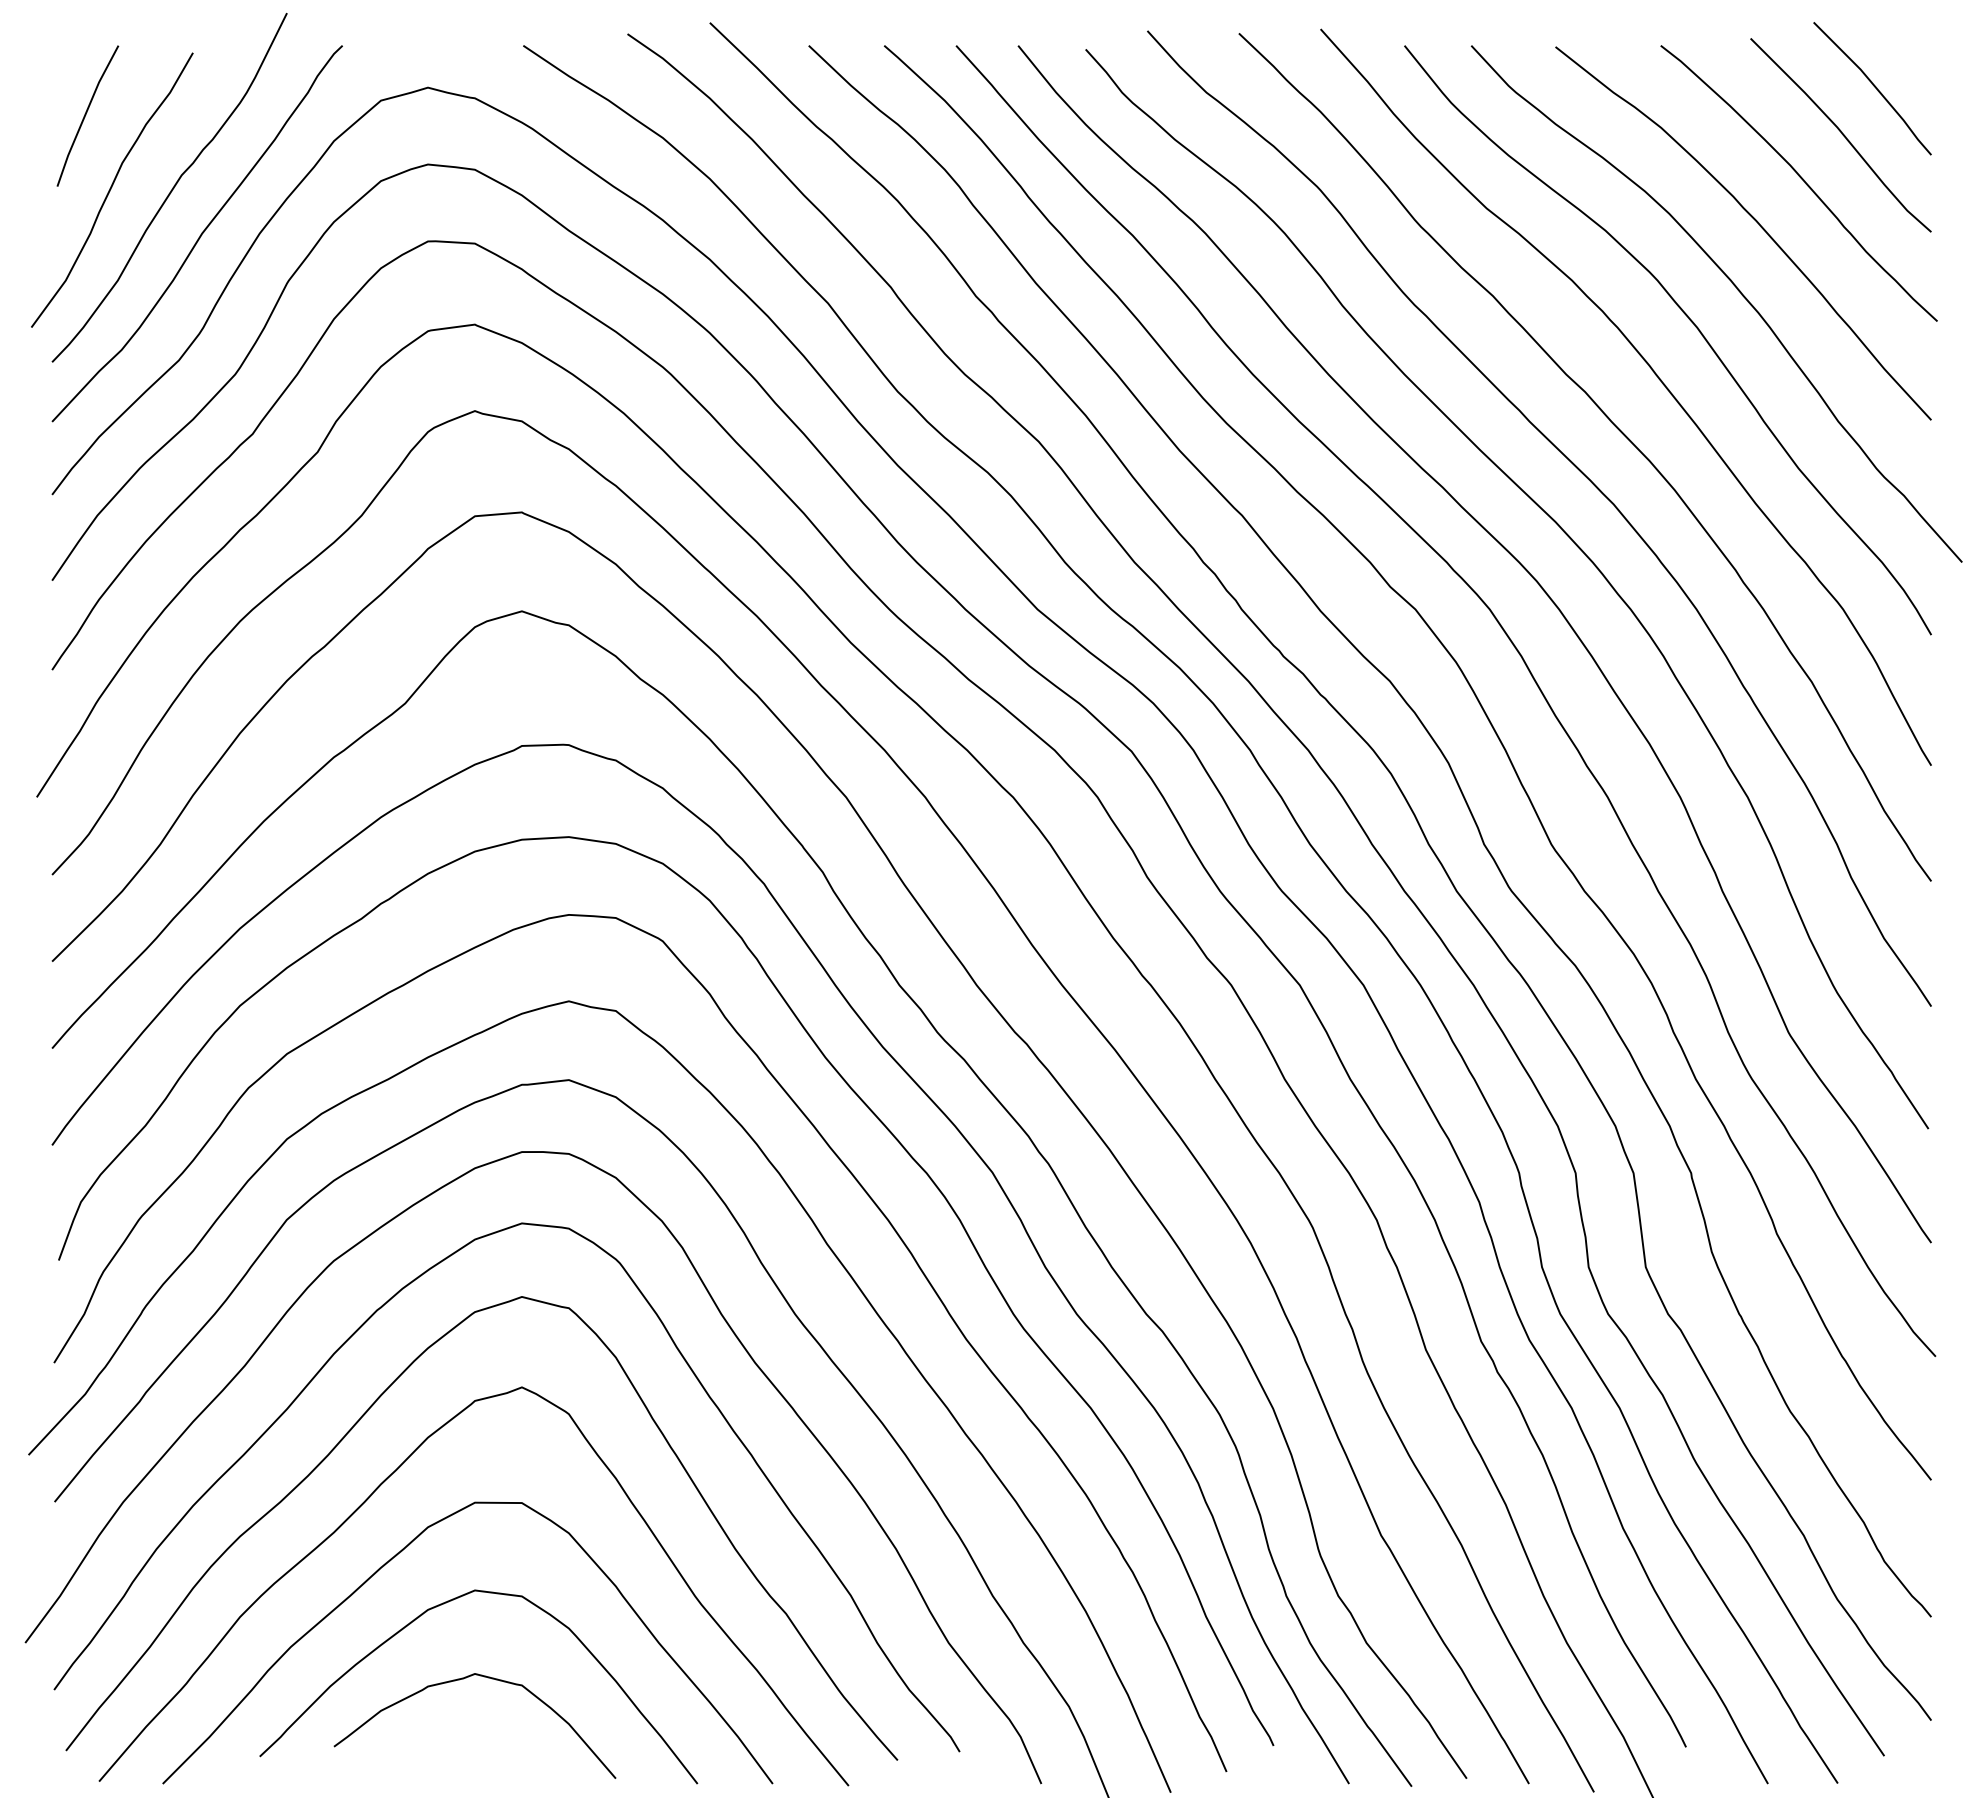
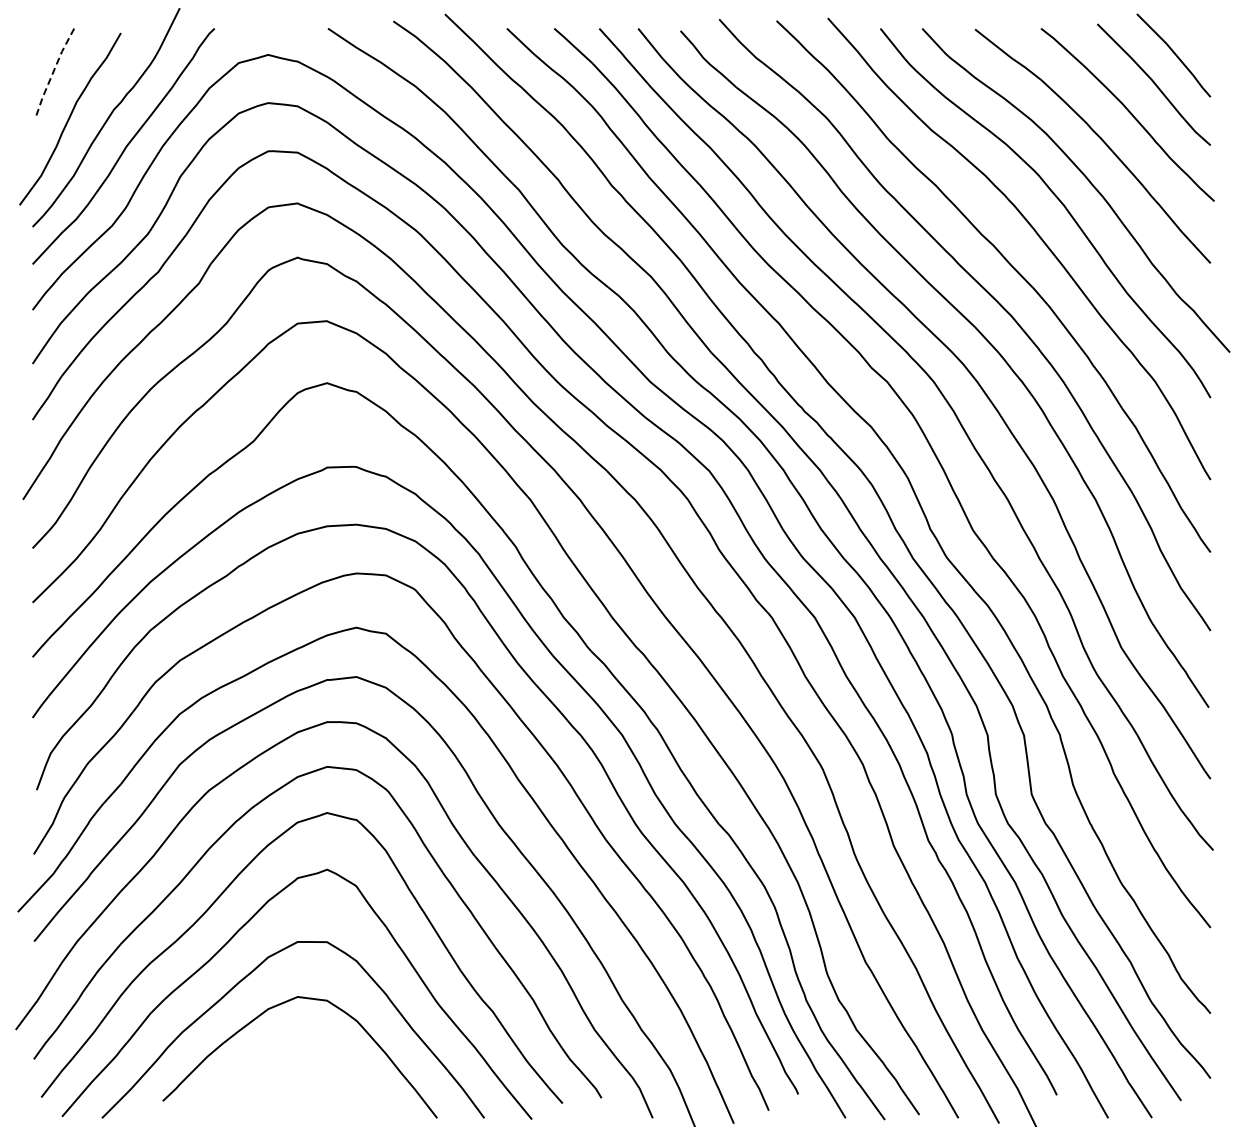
line: (85, 115) -> (53, 72), solid -> dashed
curve: (461, 1680) -> (289, 1053), removed

